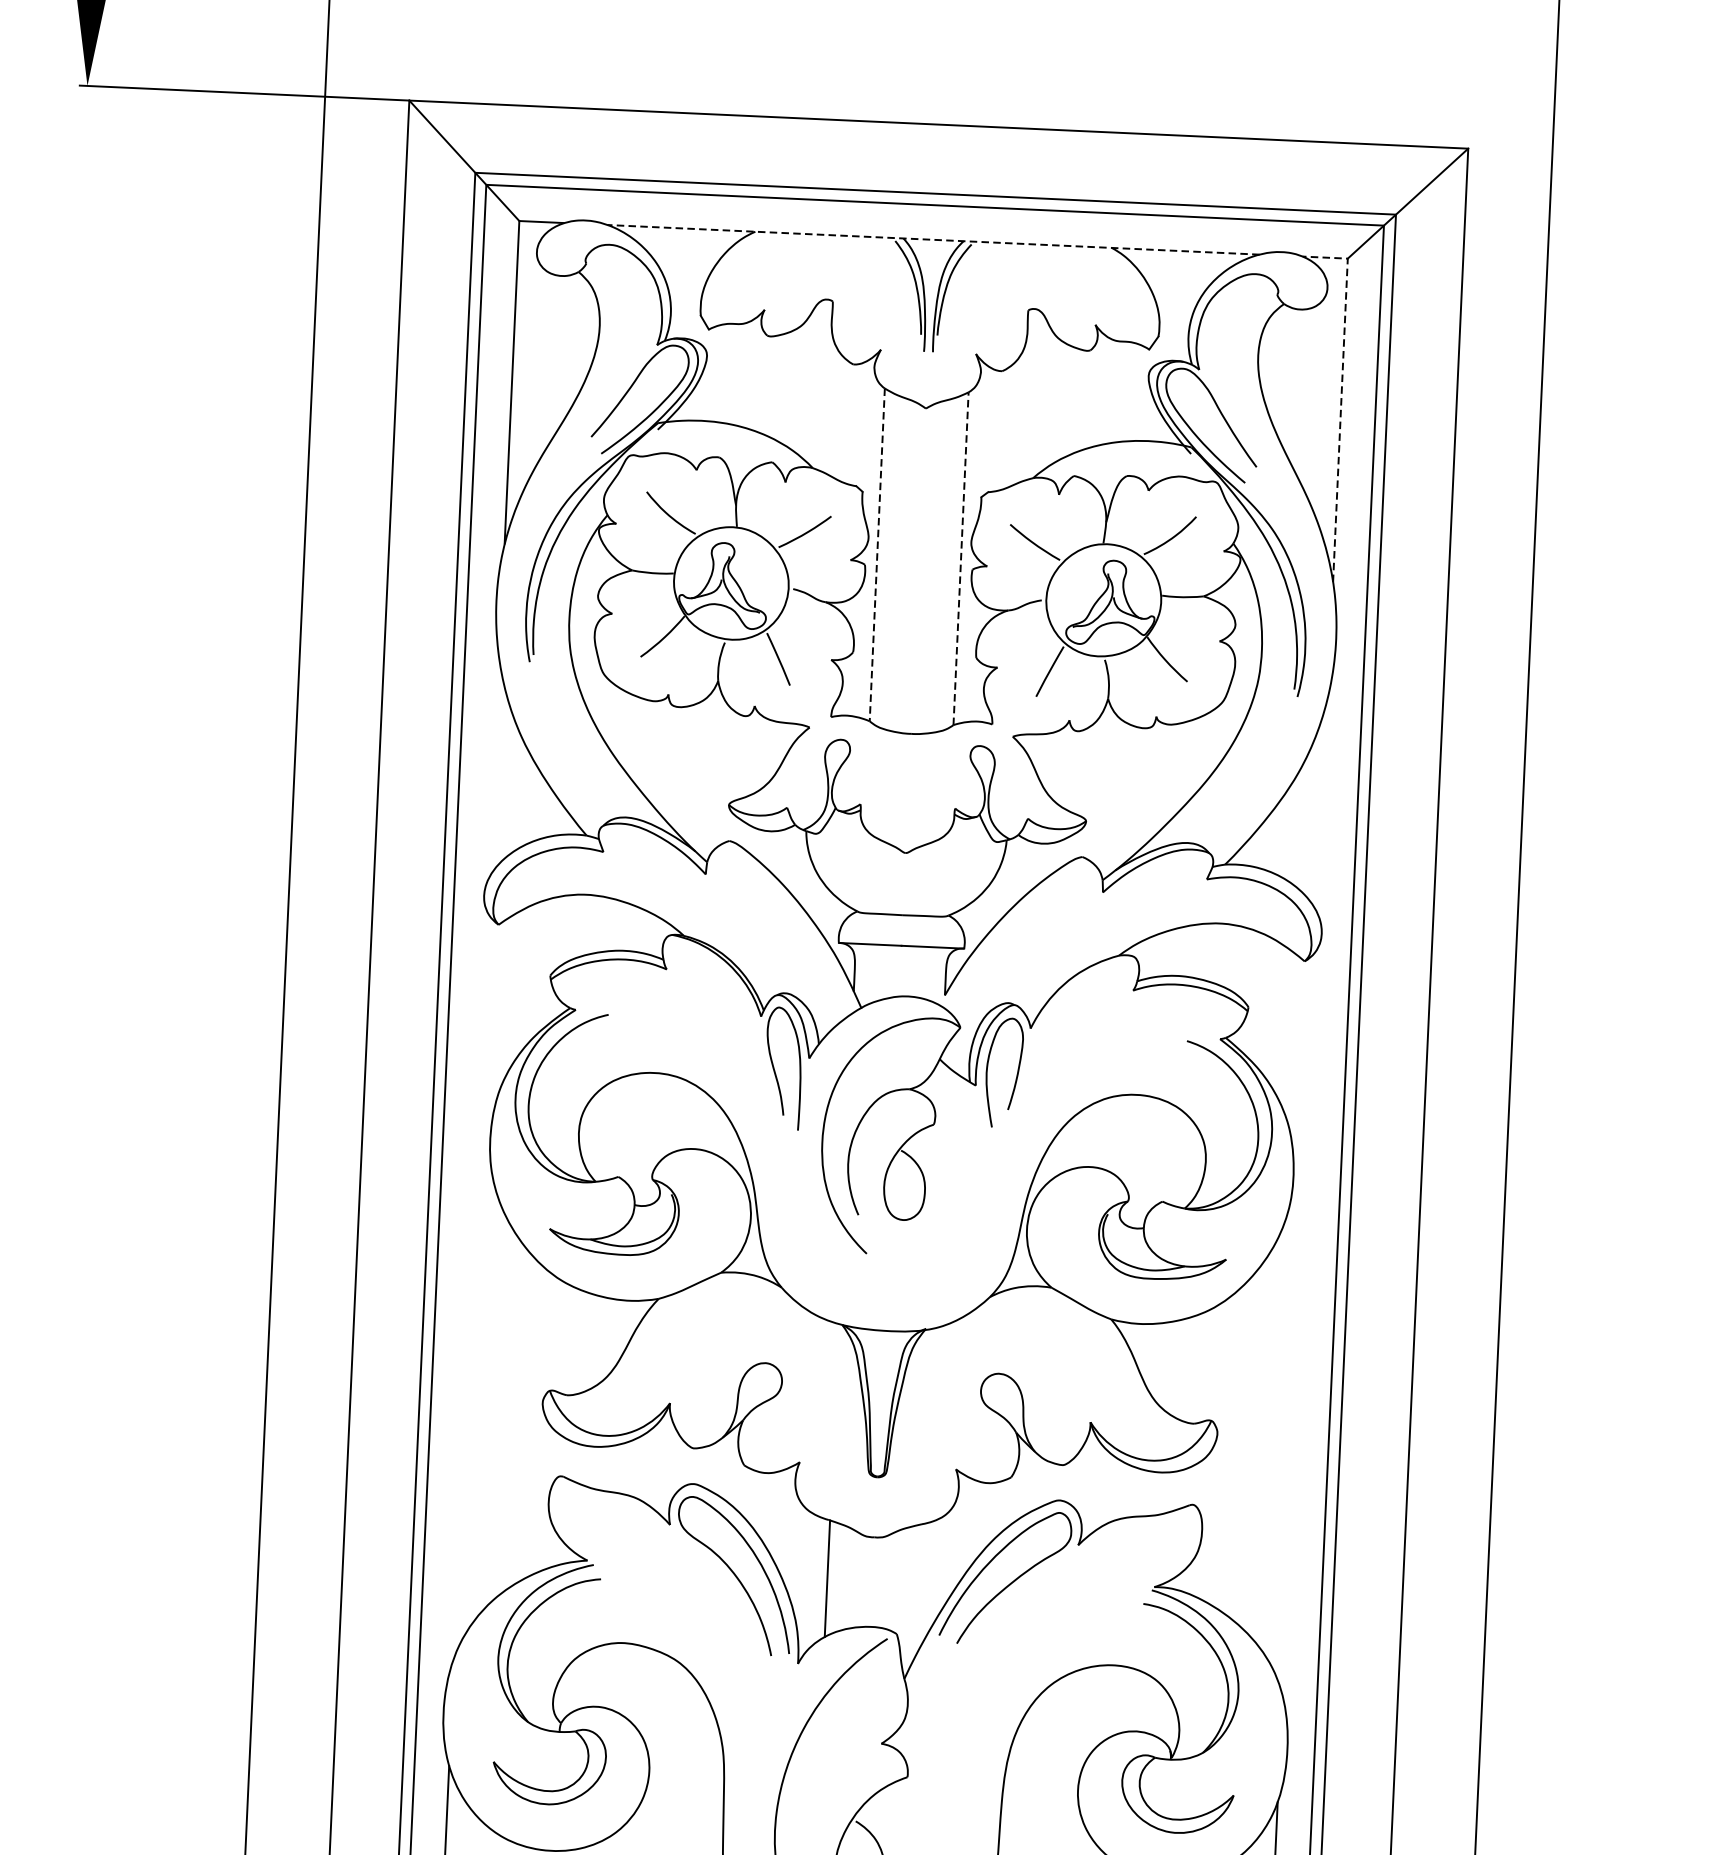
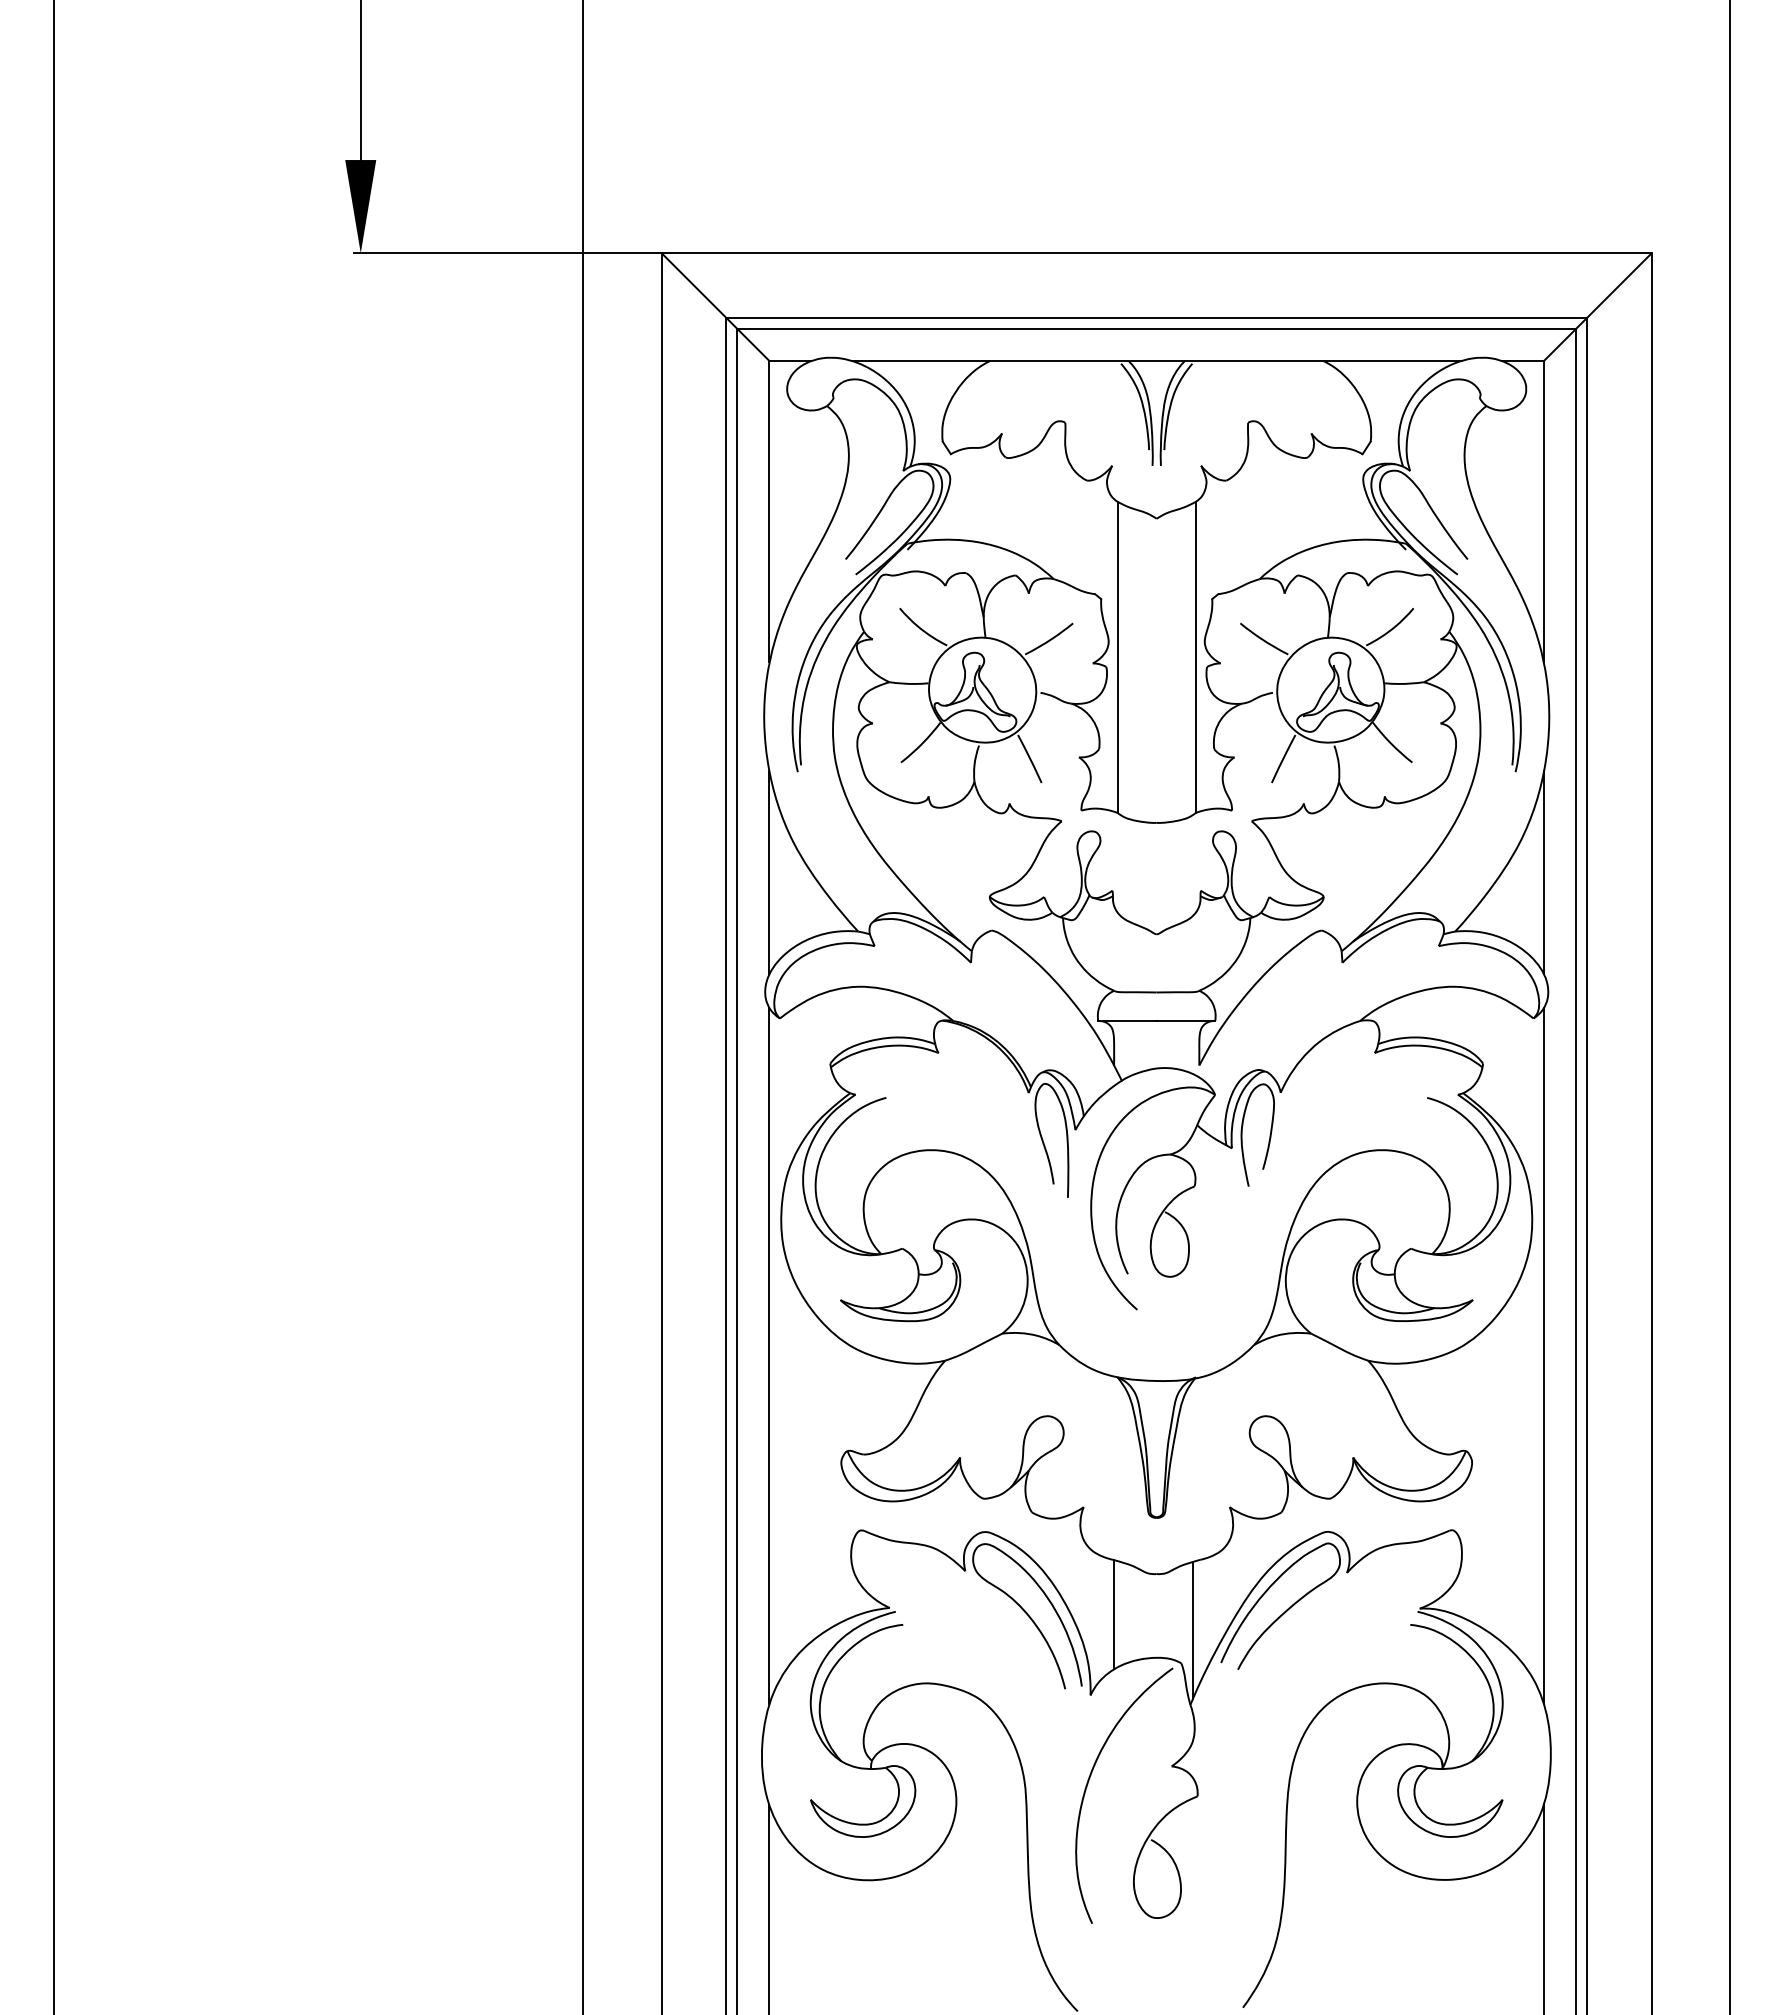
line: (933, 240) -> (1156, 361), dashed -> solid
line: (1341, 396) -> (1543, 489), dashed -> solid
line: (877, 555) -> (1117, 657), dashed -> solid
line: (960, 558) -> (1195, 657), dashed -> solid
line: (494, 768) -> (769, 872), added
line: (1322, 805) -> (1543, 872), added
line: (471, 1284) -> (769, 1355), added
line: (1298, 1322) -> (1543, 1355), added
line: (910, 1599) -> (1192, 1630), added

